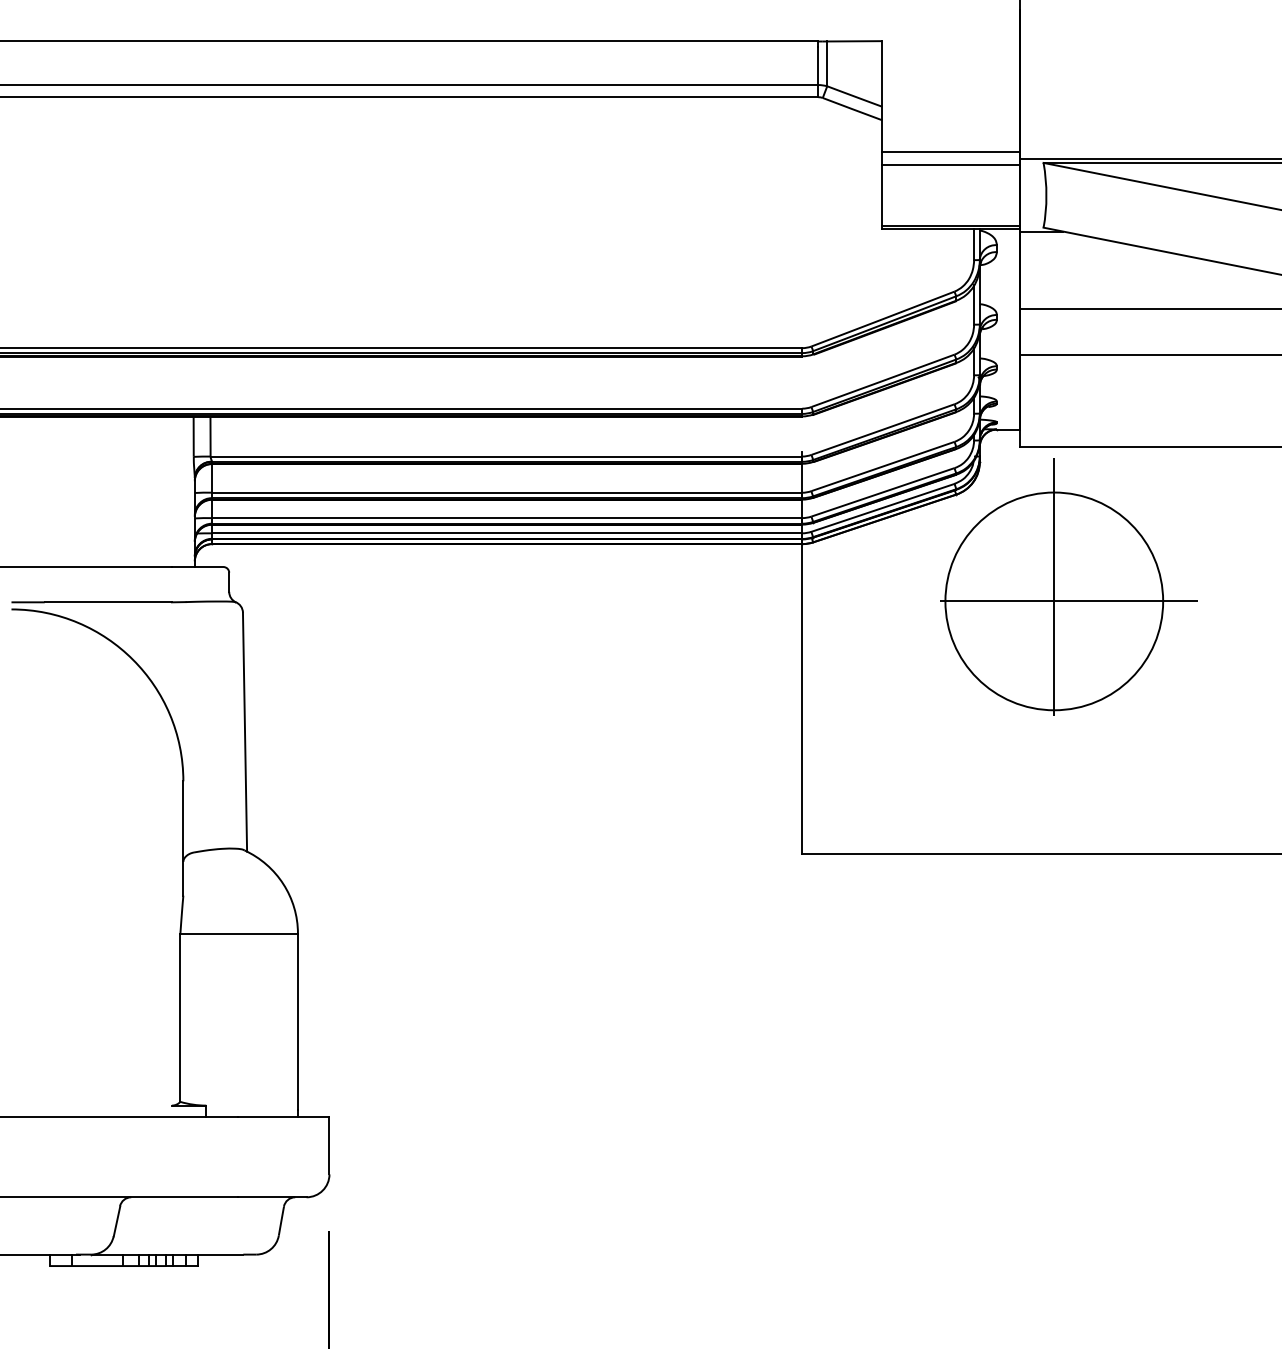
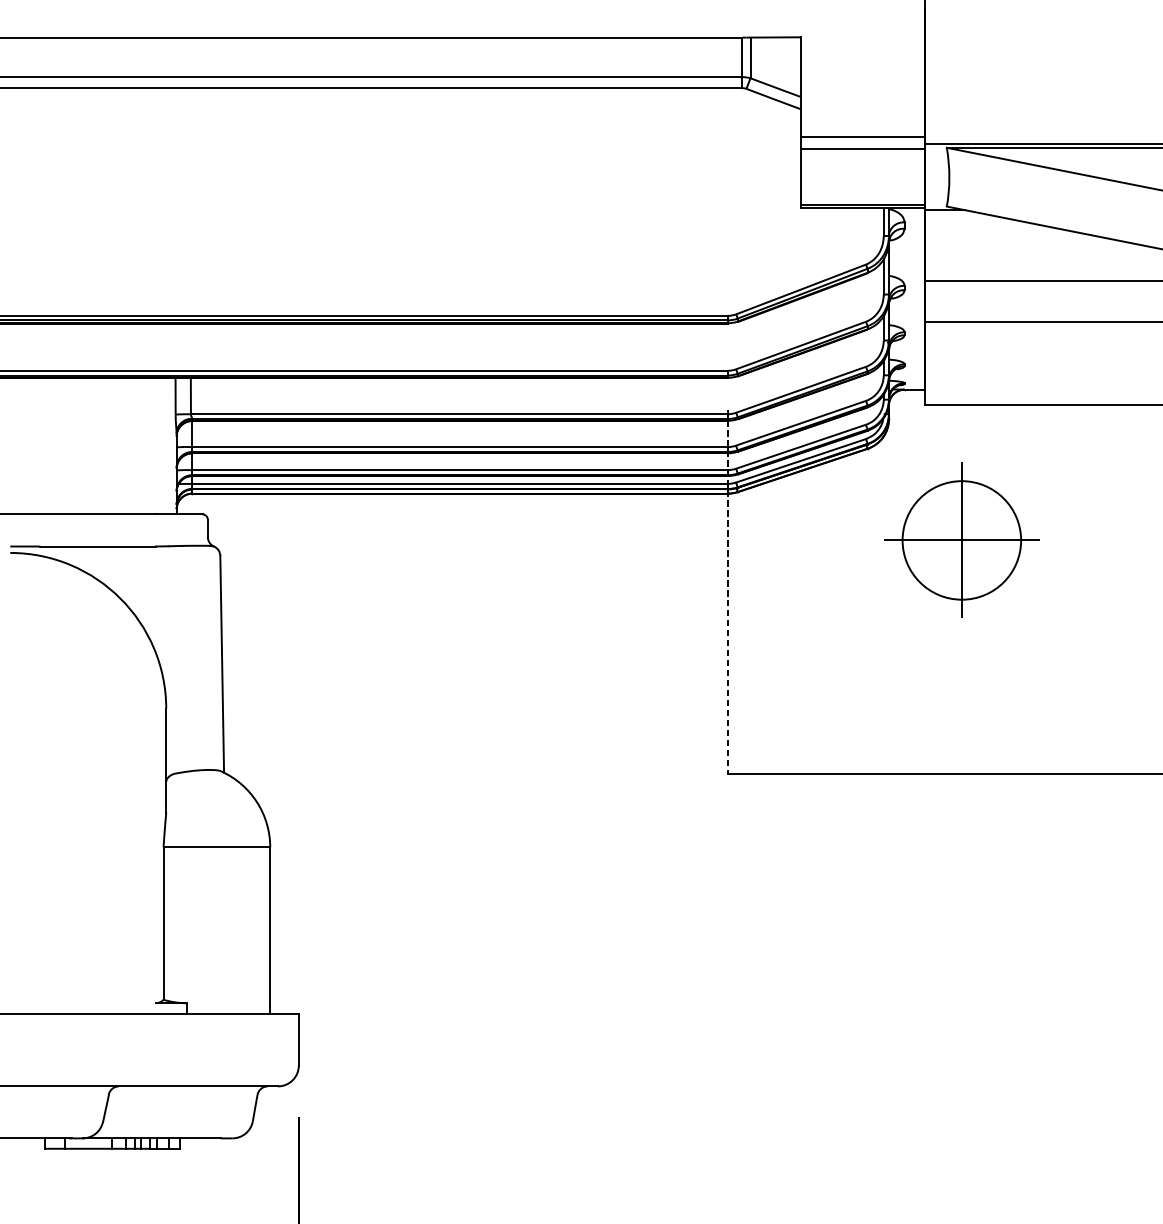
part: (1068, 586) -> (969, 532), size x0.6
line: (802, 652) -> (728, 592), solid -> dashed

